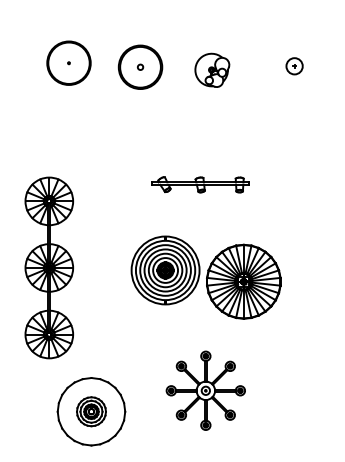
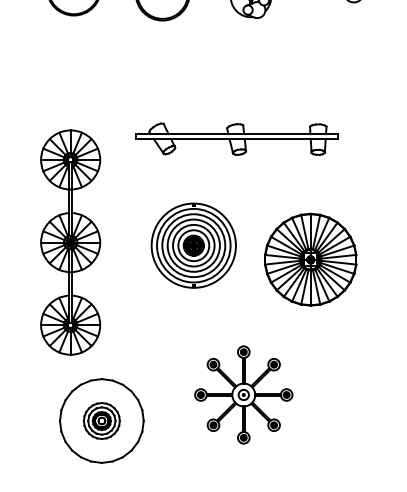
part: (200, 184) -> (237, 139), size x1.67
part: (48, 267) -> (69, 242), moved
part: (243, 281) -> (310, 259), moved

